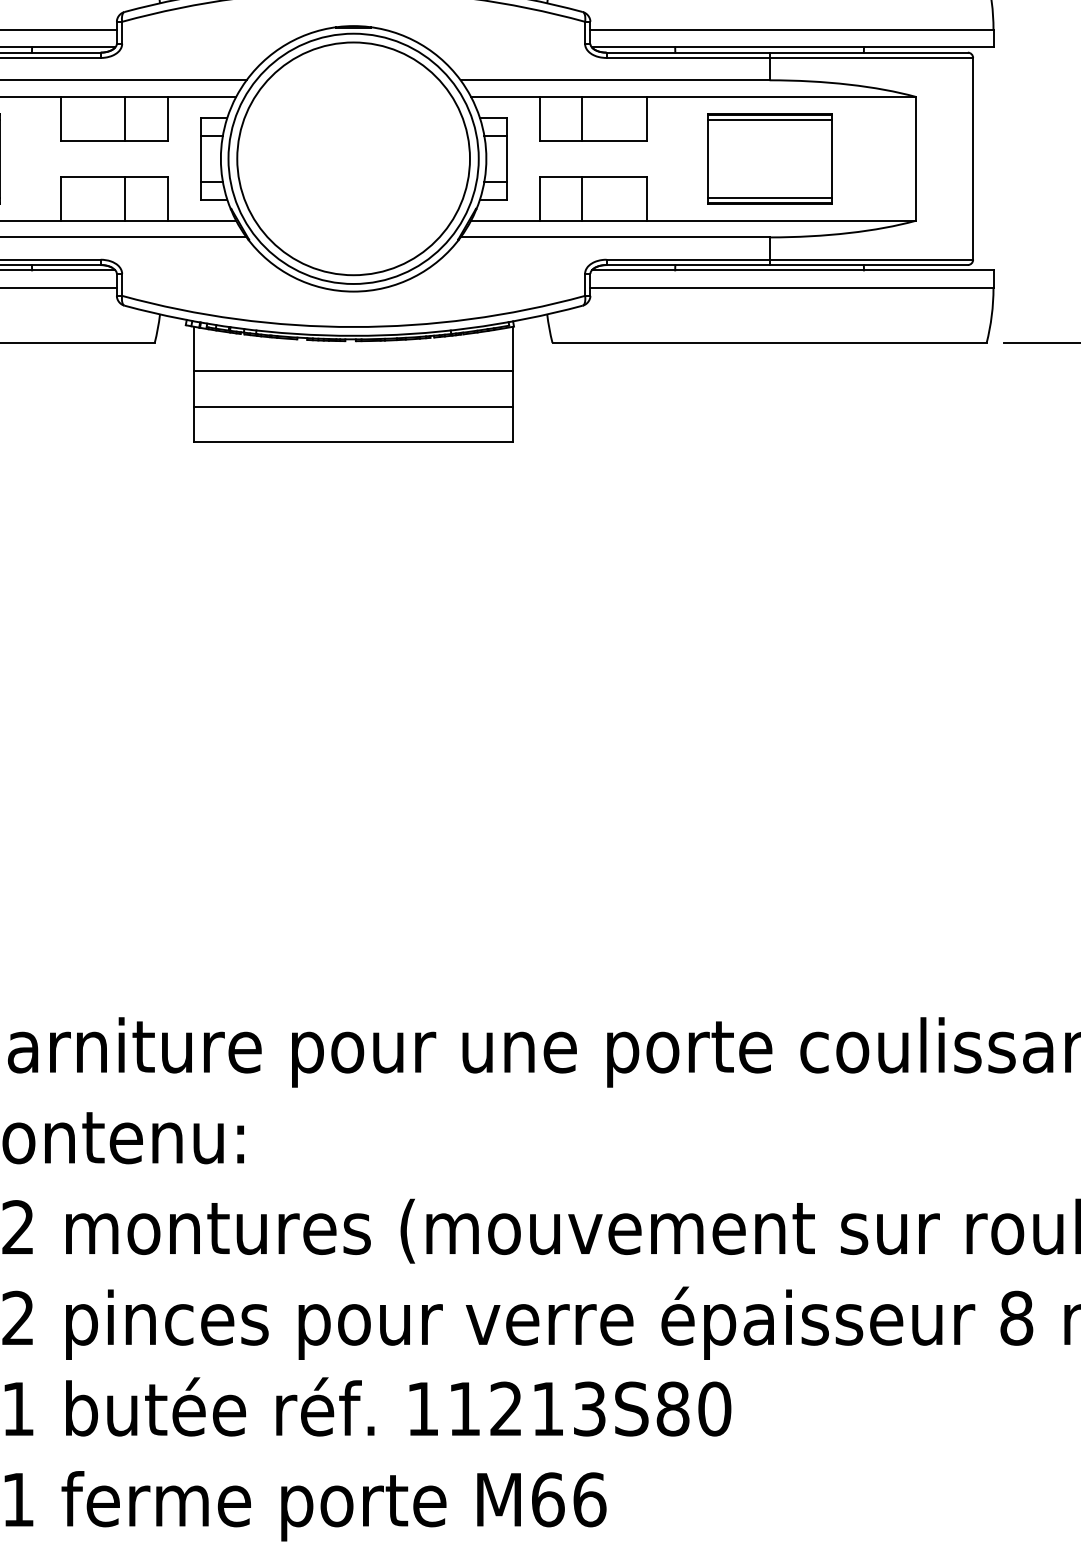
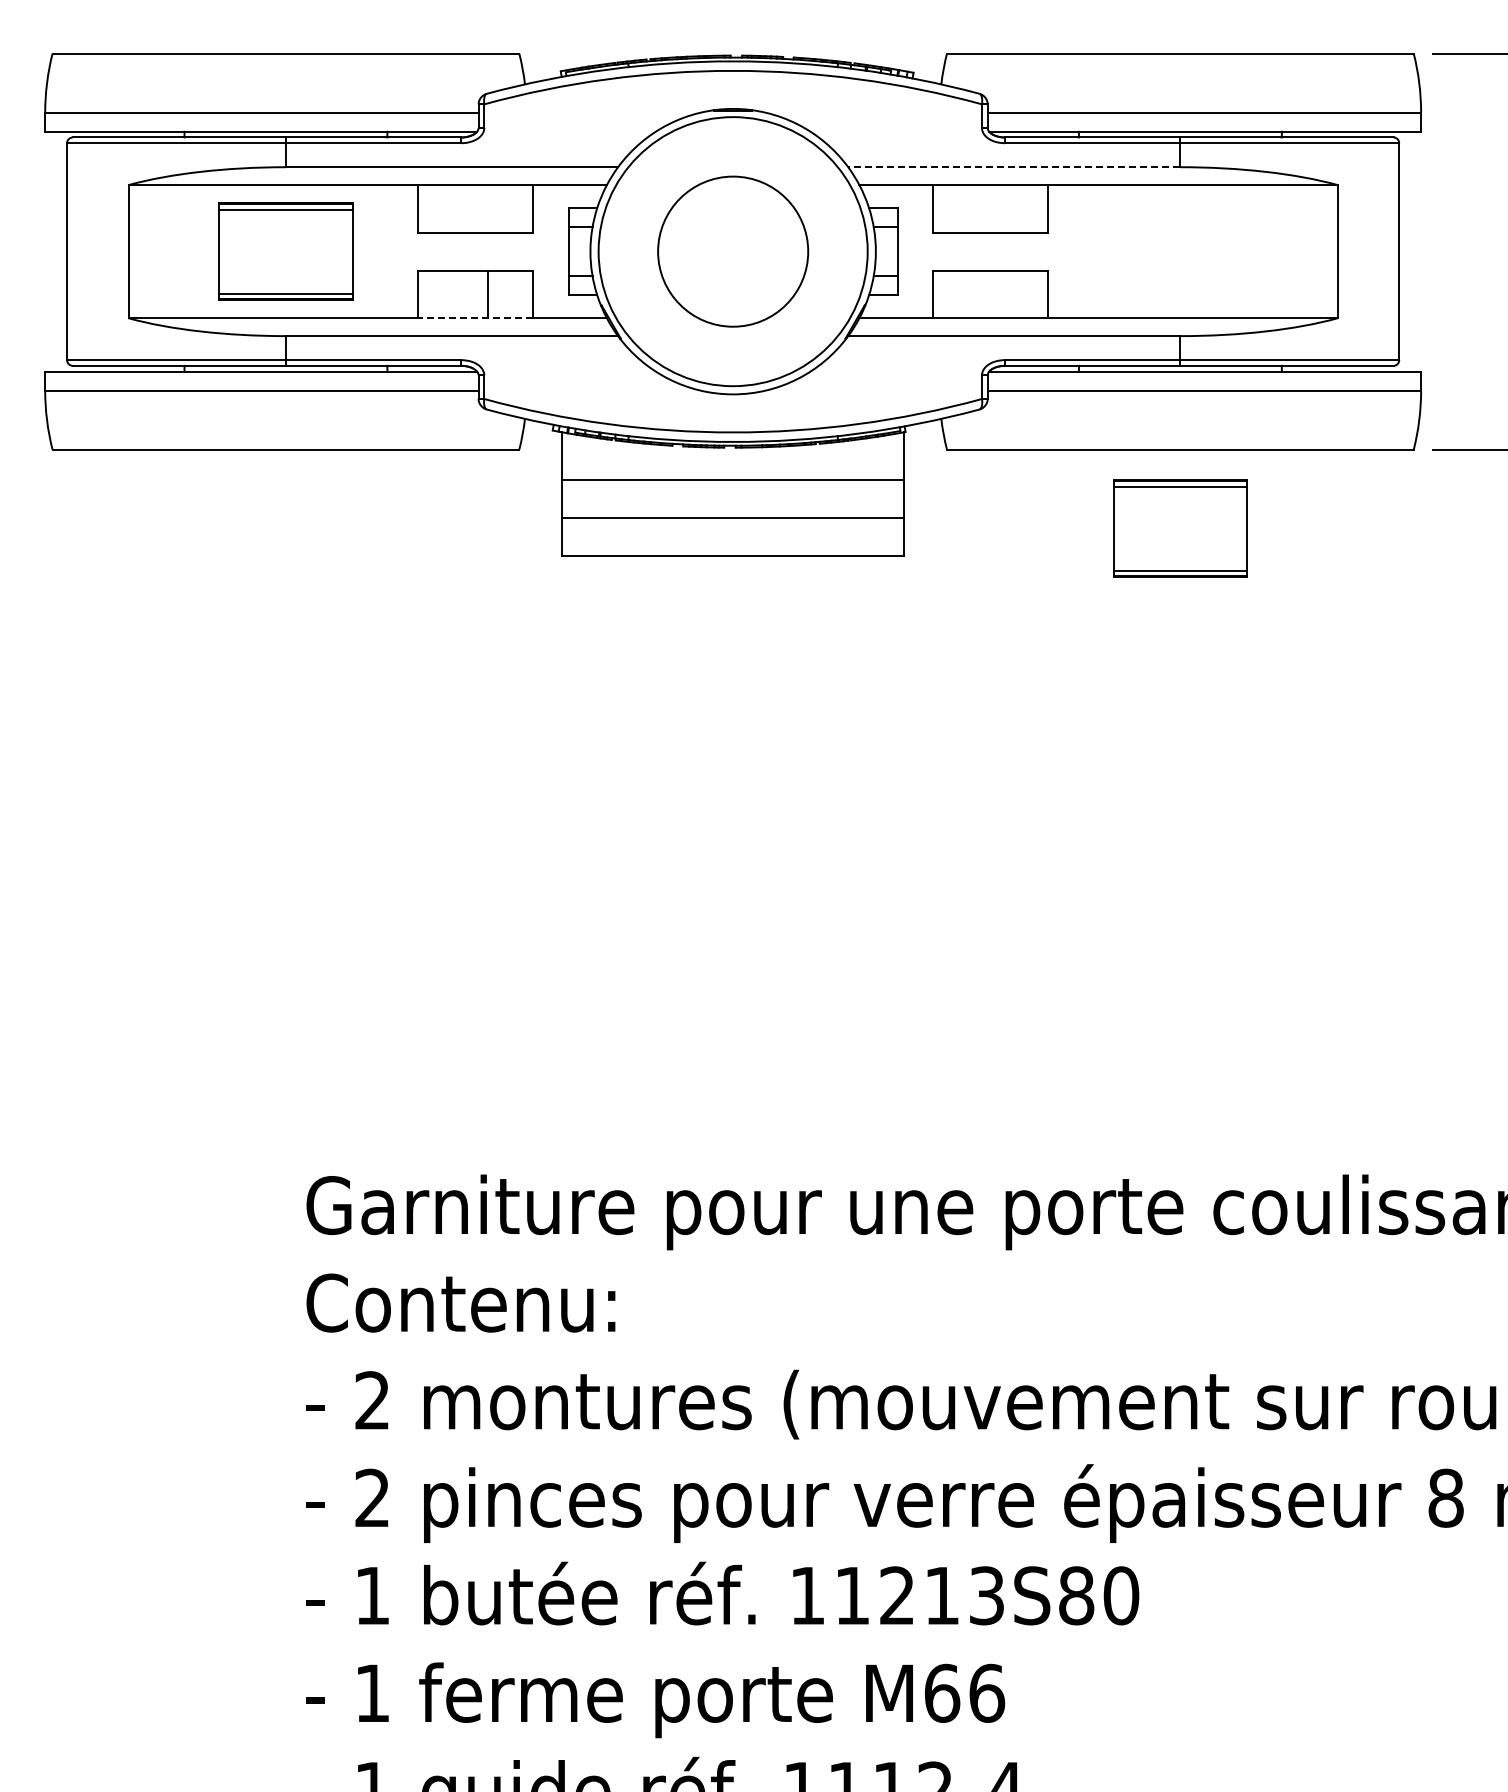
line: (614, 80) -> (1013, 167), solid -> dashed
line: (125, 118) -> (487, 208), removed
line: (581, 118) -> (978, 208), removed
circle: (353, 158) -> (733, 251), size x0.6
part: (769, 158) -> (1180, 528), moved
line: (581, 198) -> (978, 294), removed
line: (113, 221) -> (475, 318), solid -> dashed

